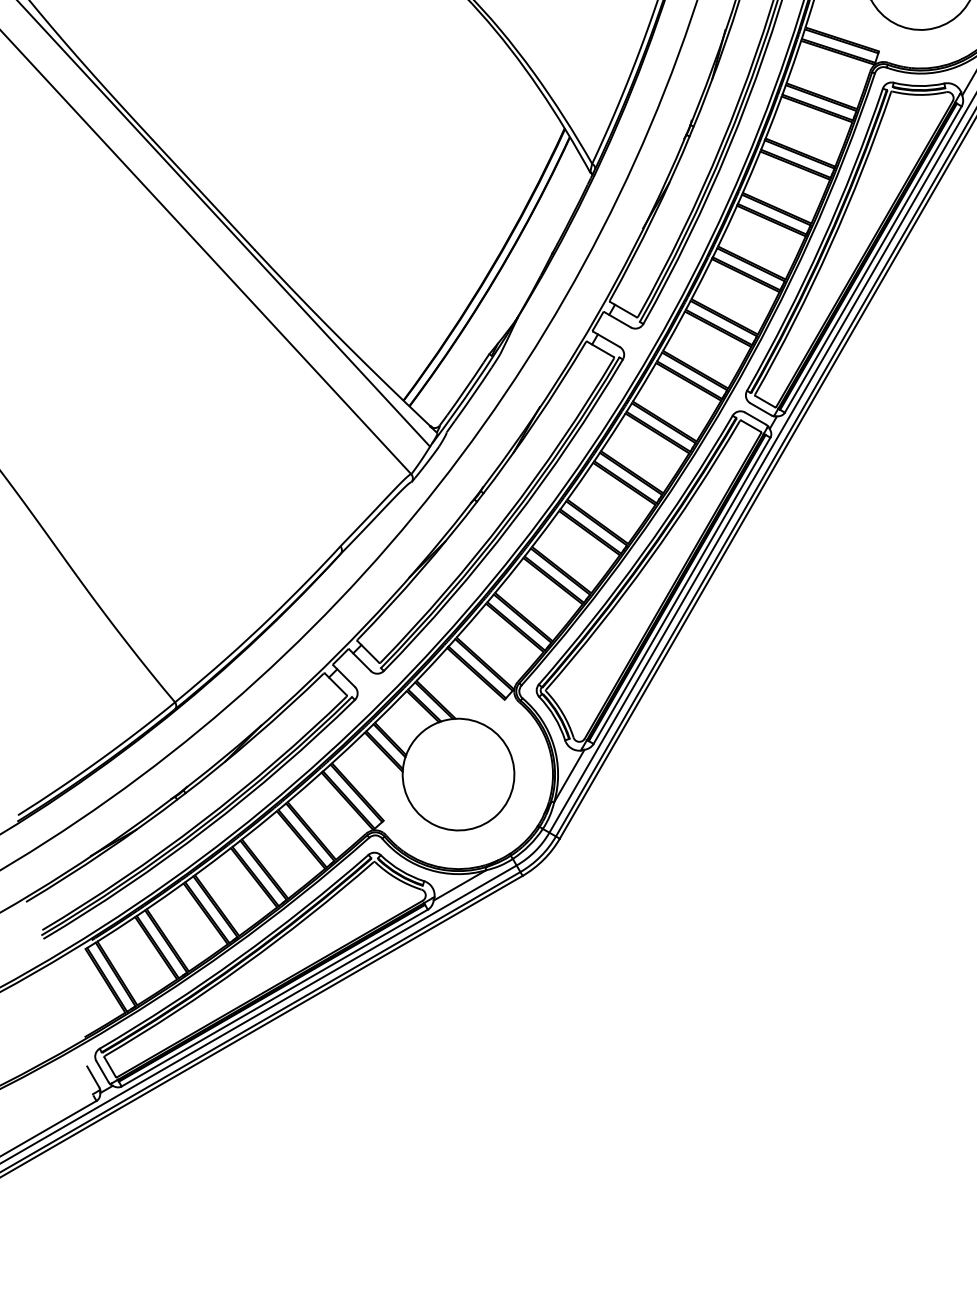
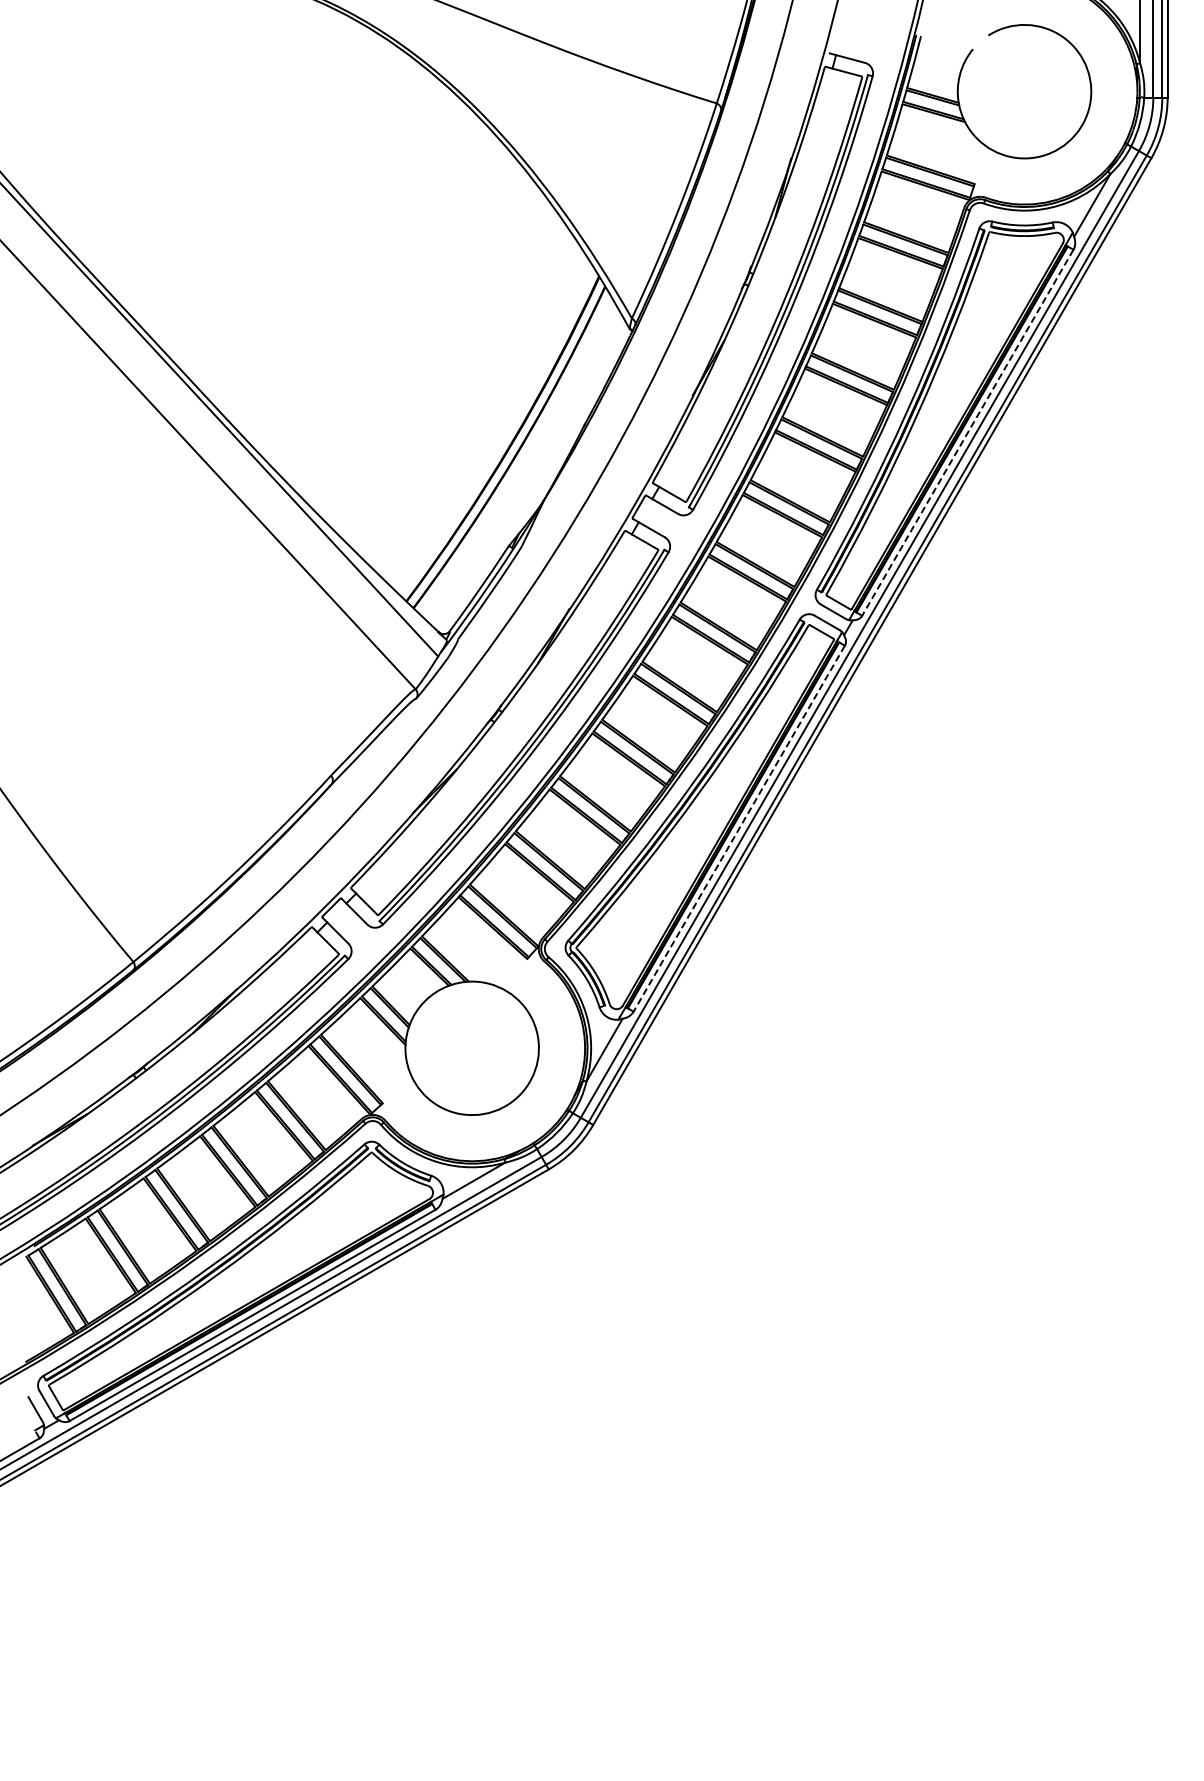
line: (873, 260) -> (967, 433), solid -> dashed
line: (682, 591) -> (739, 829), solid -> dashed

